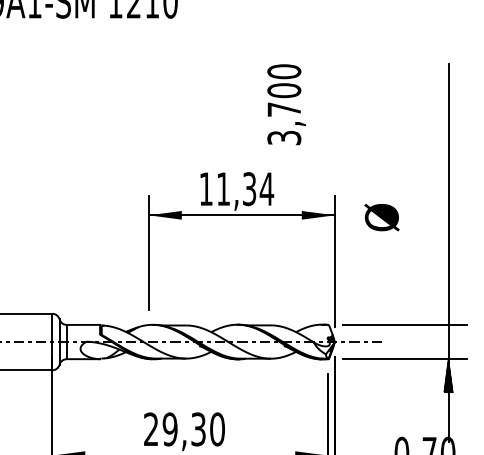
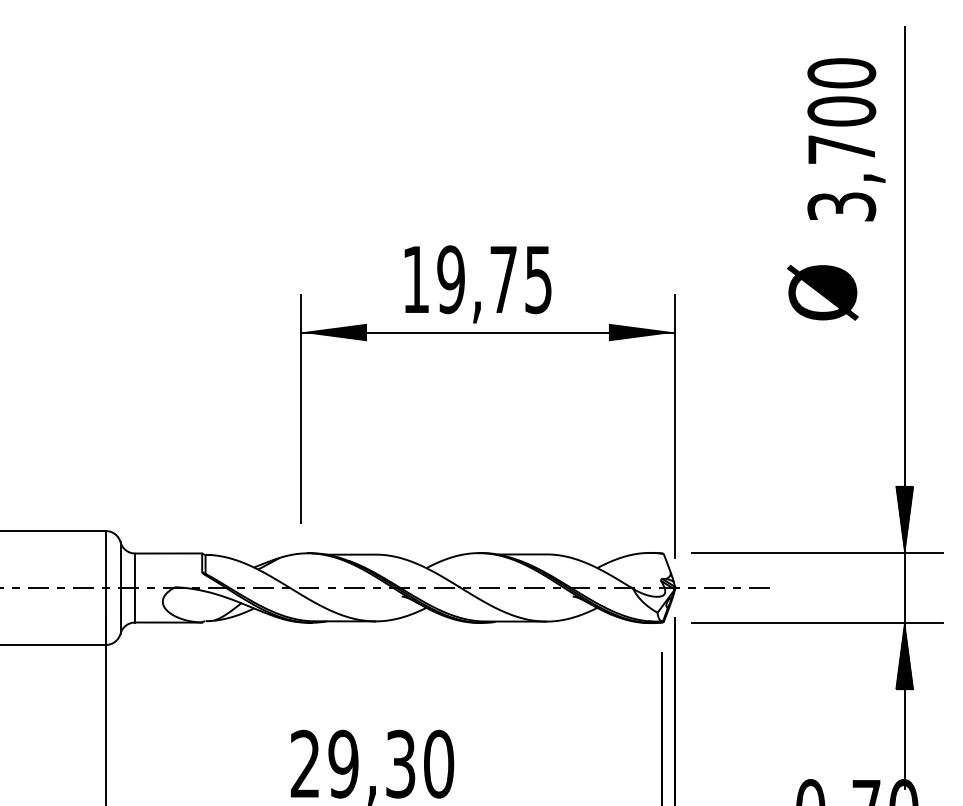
text: (286, 104) -> (846, 139), moved
text: (245, 189) -> (495, 280), 11,34 -> 19,75
text: (381, 217) -> (821, 292), moved
hatch: (448, 307) -> (904, 518), added

